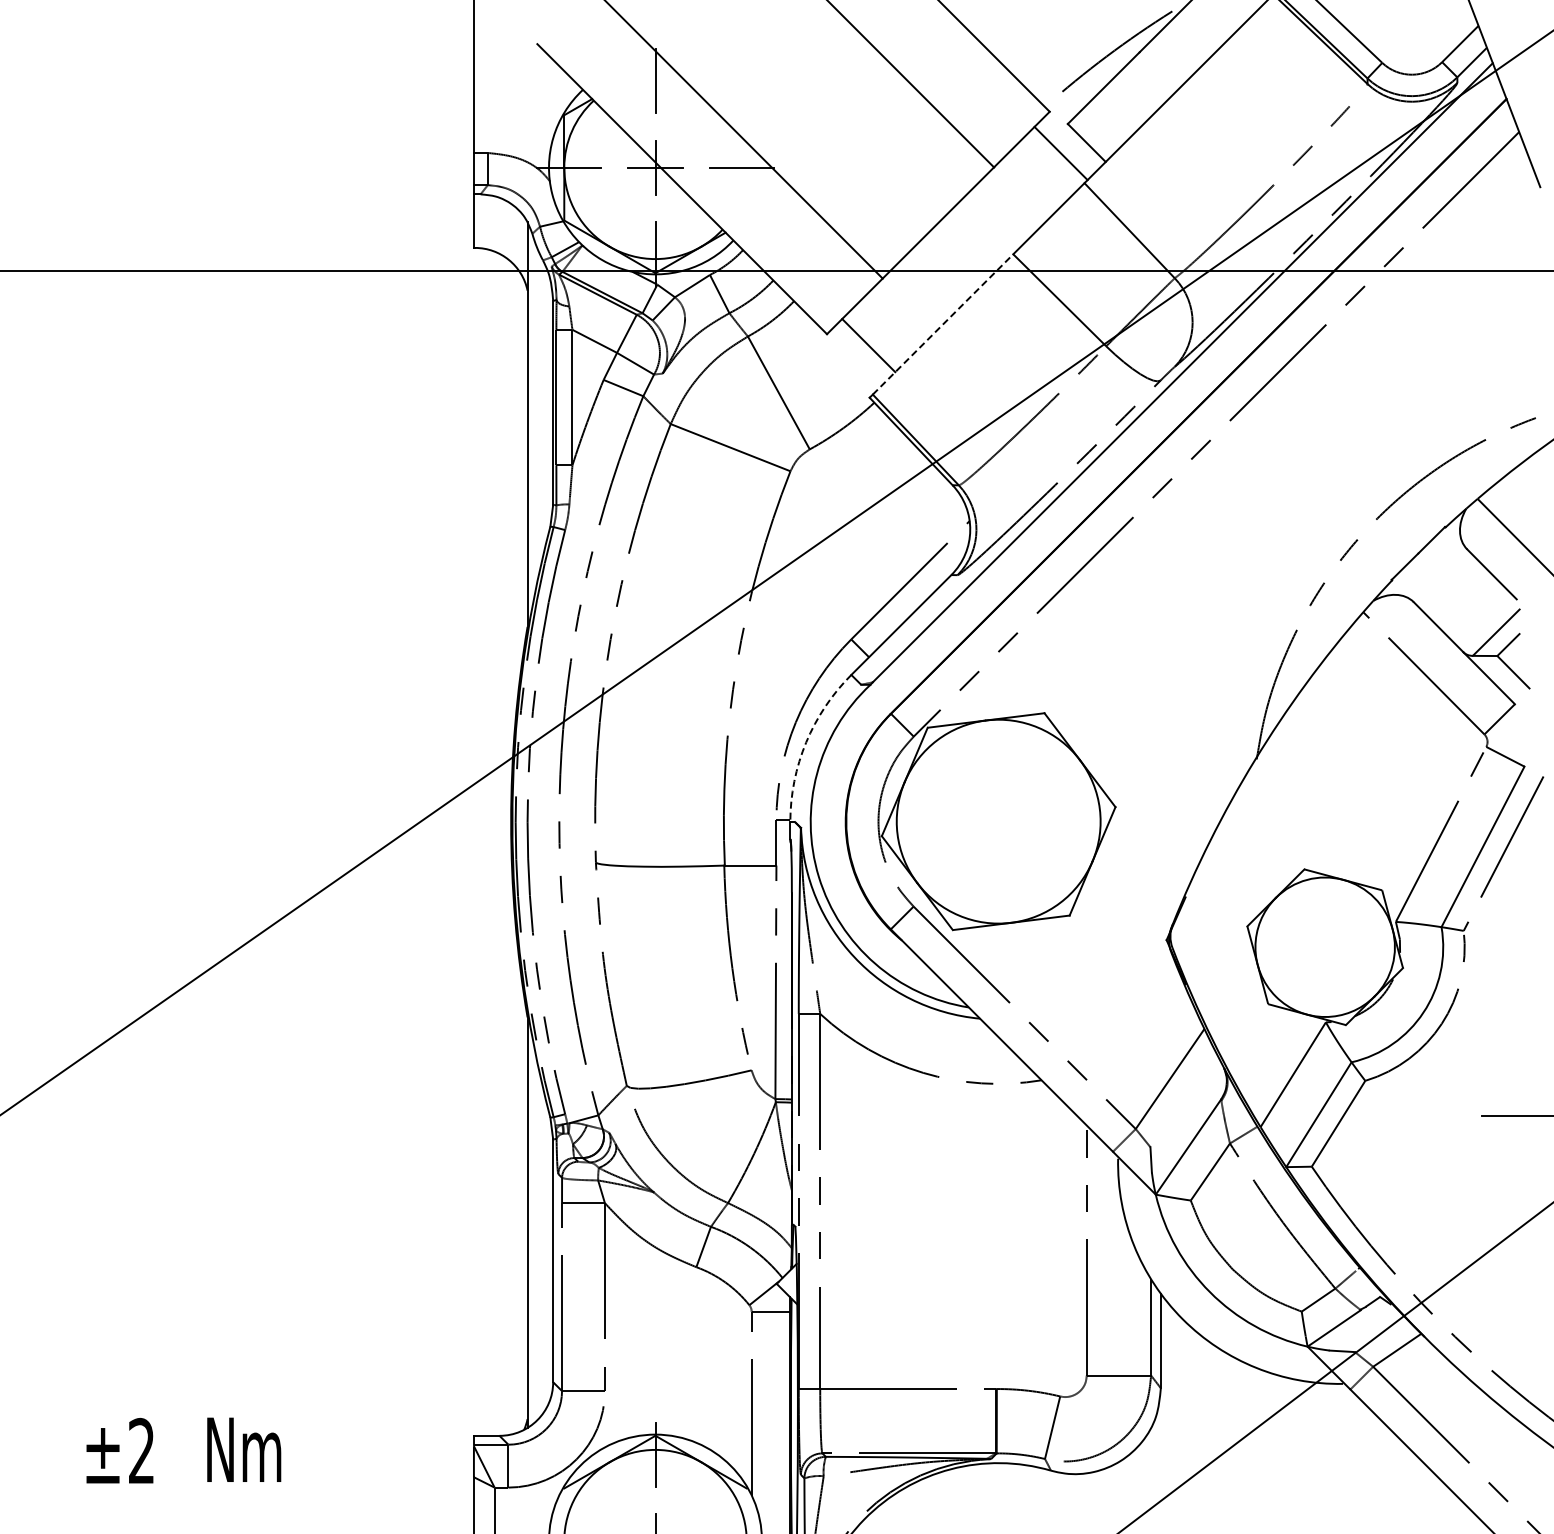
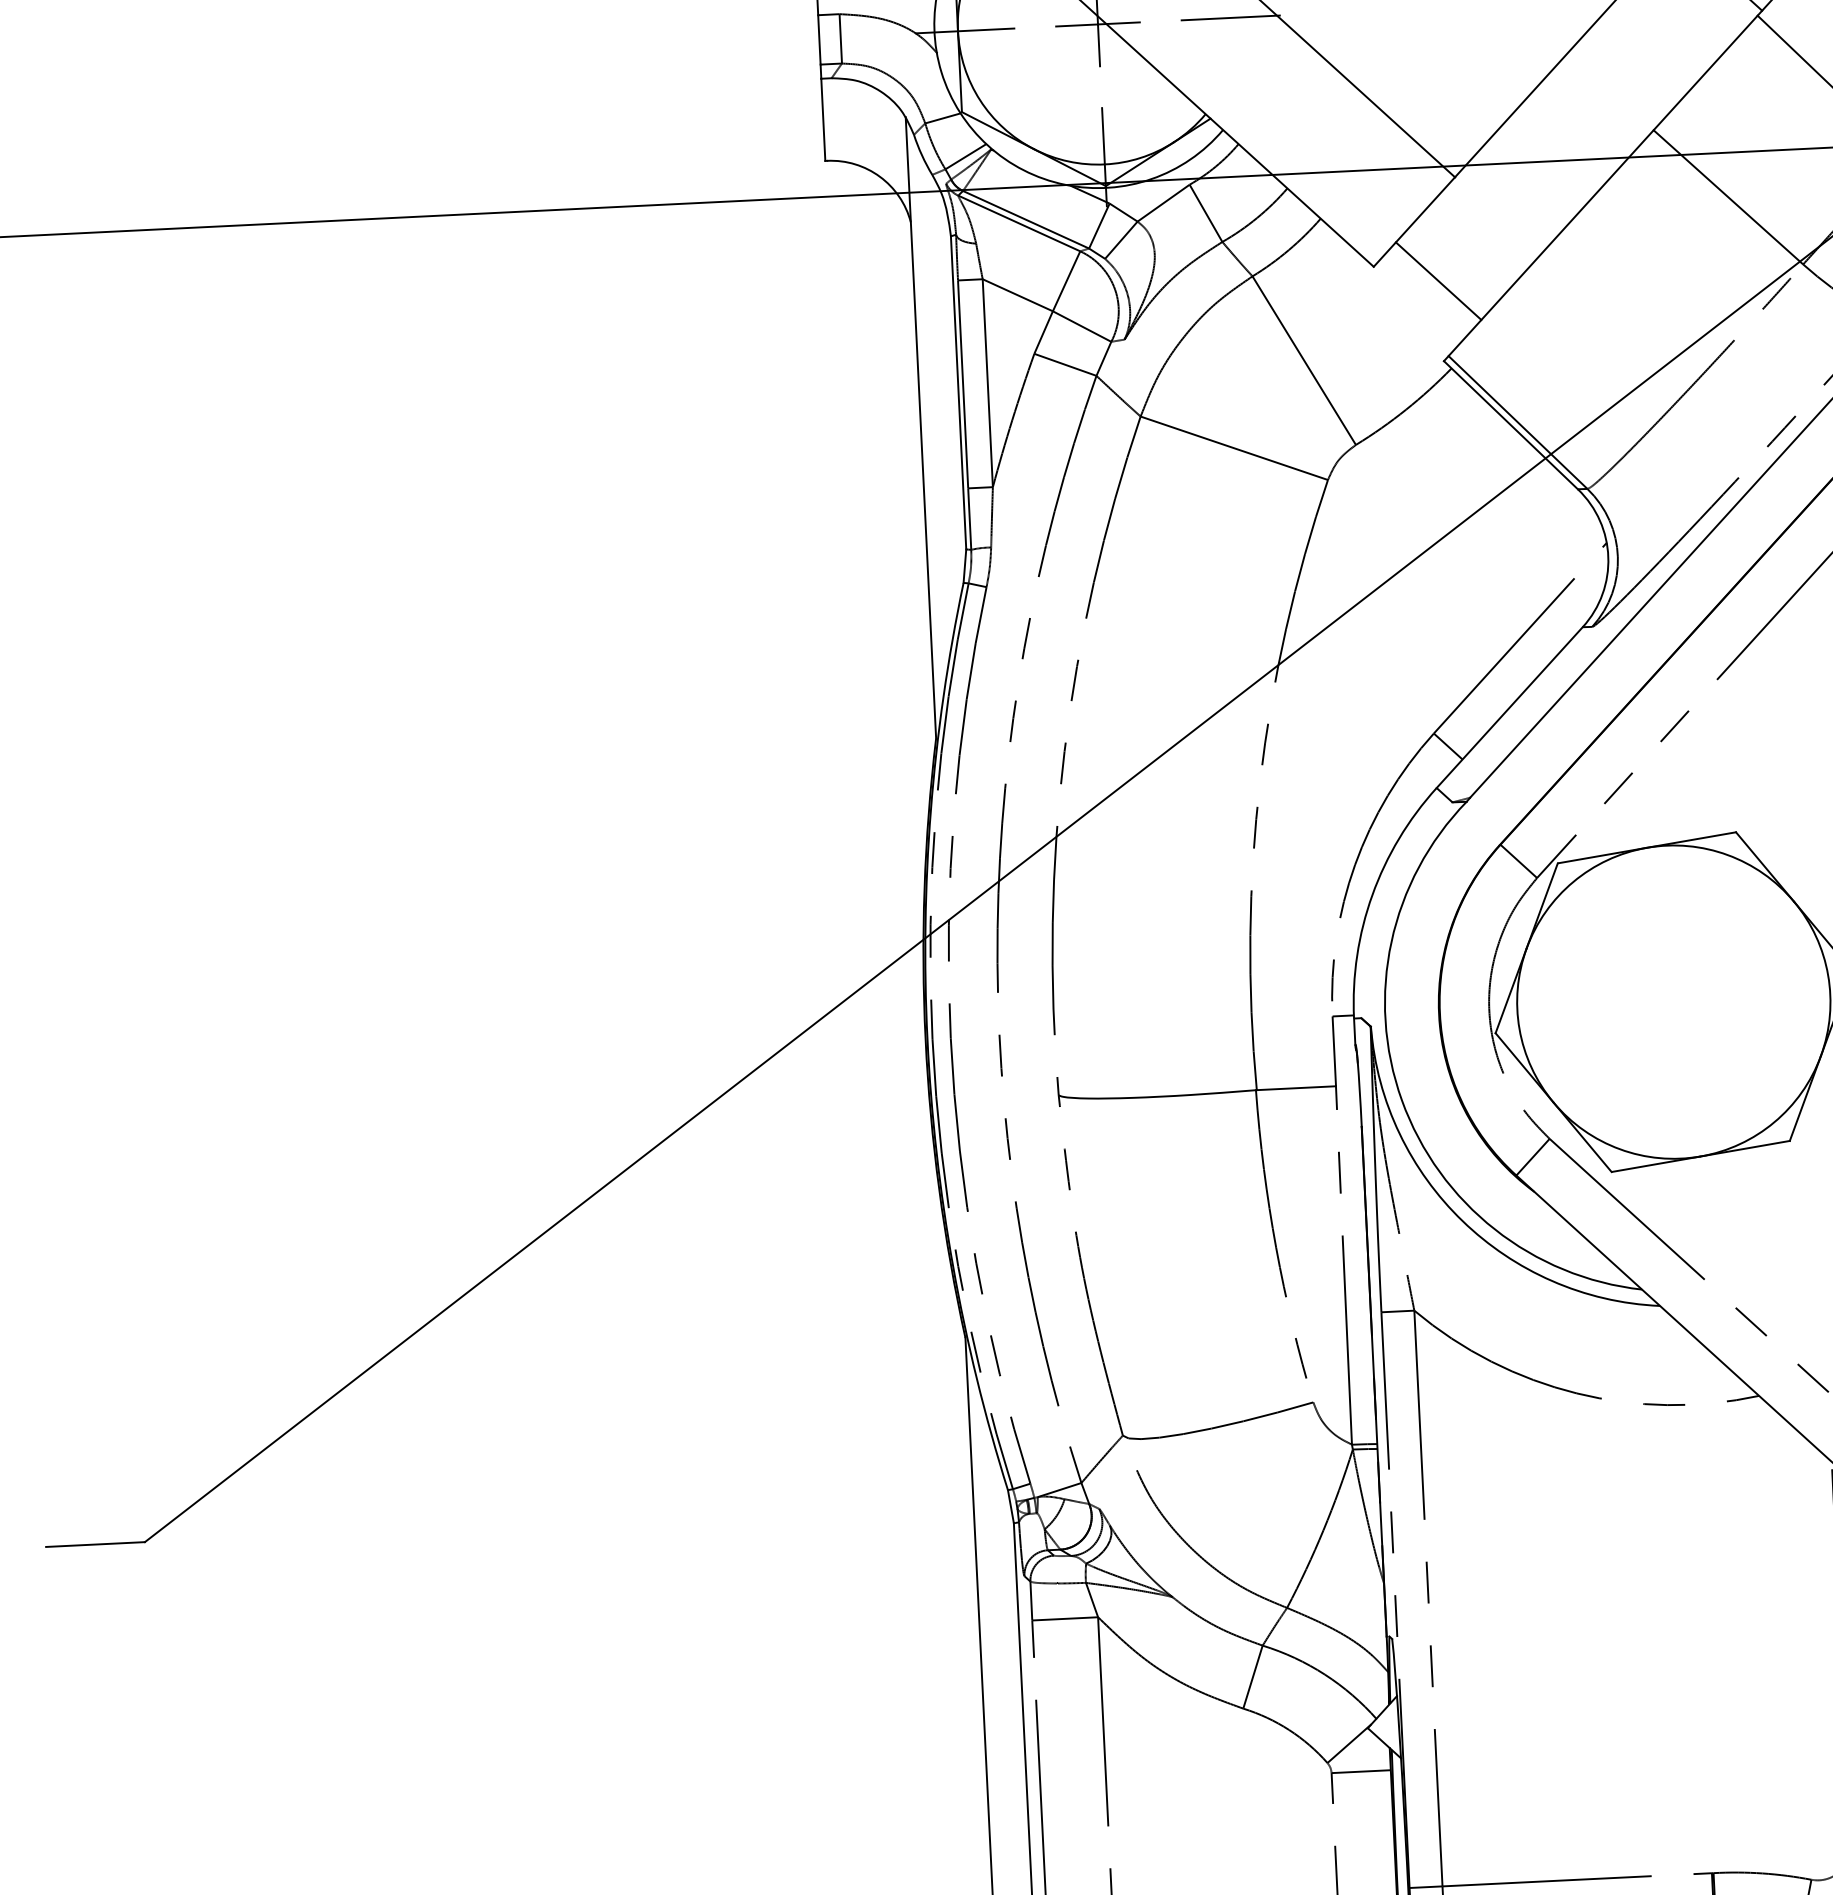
line: (943, 324) -> (1551, 243), dashed -> solid
arc: (806, 742) -> (1372, 895), dashed -> solid

